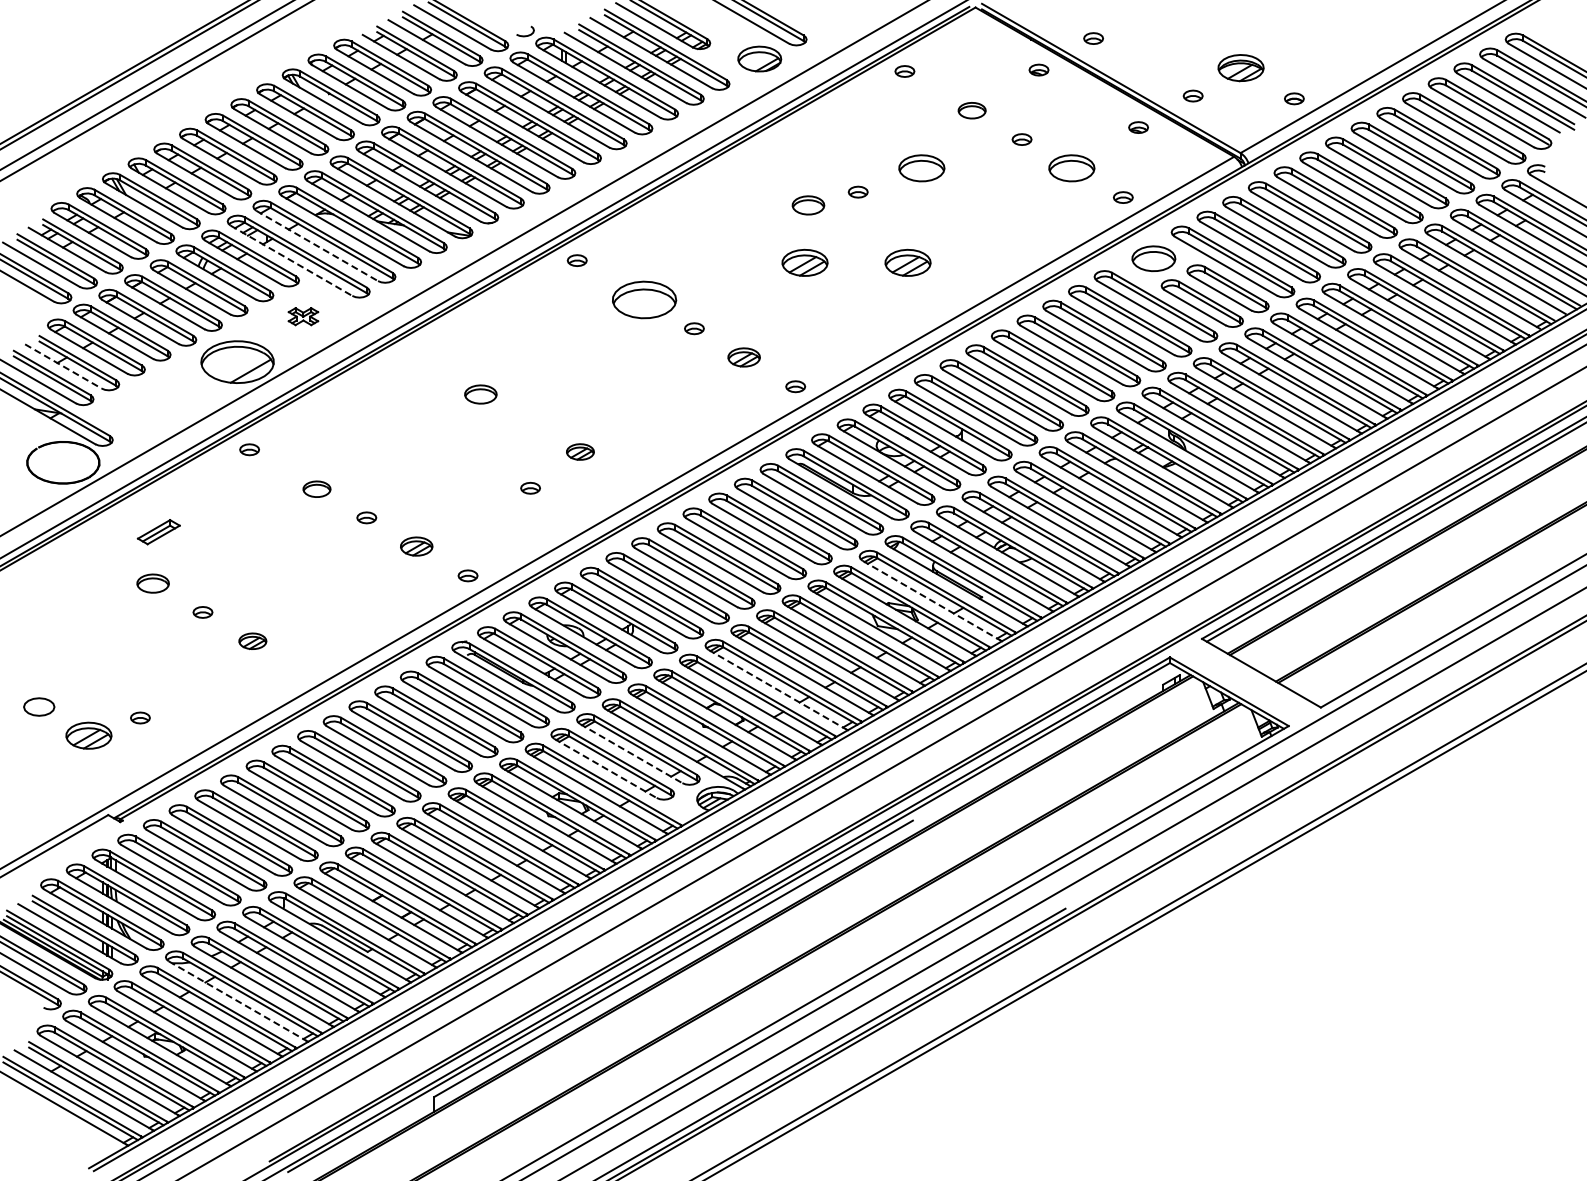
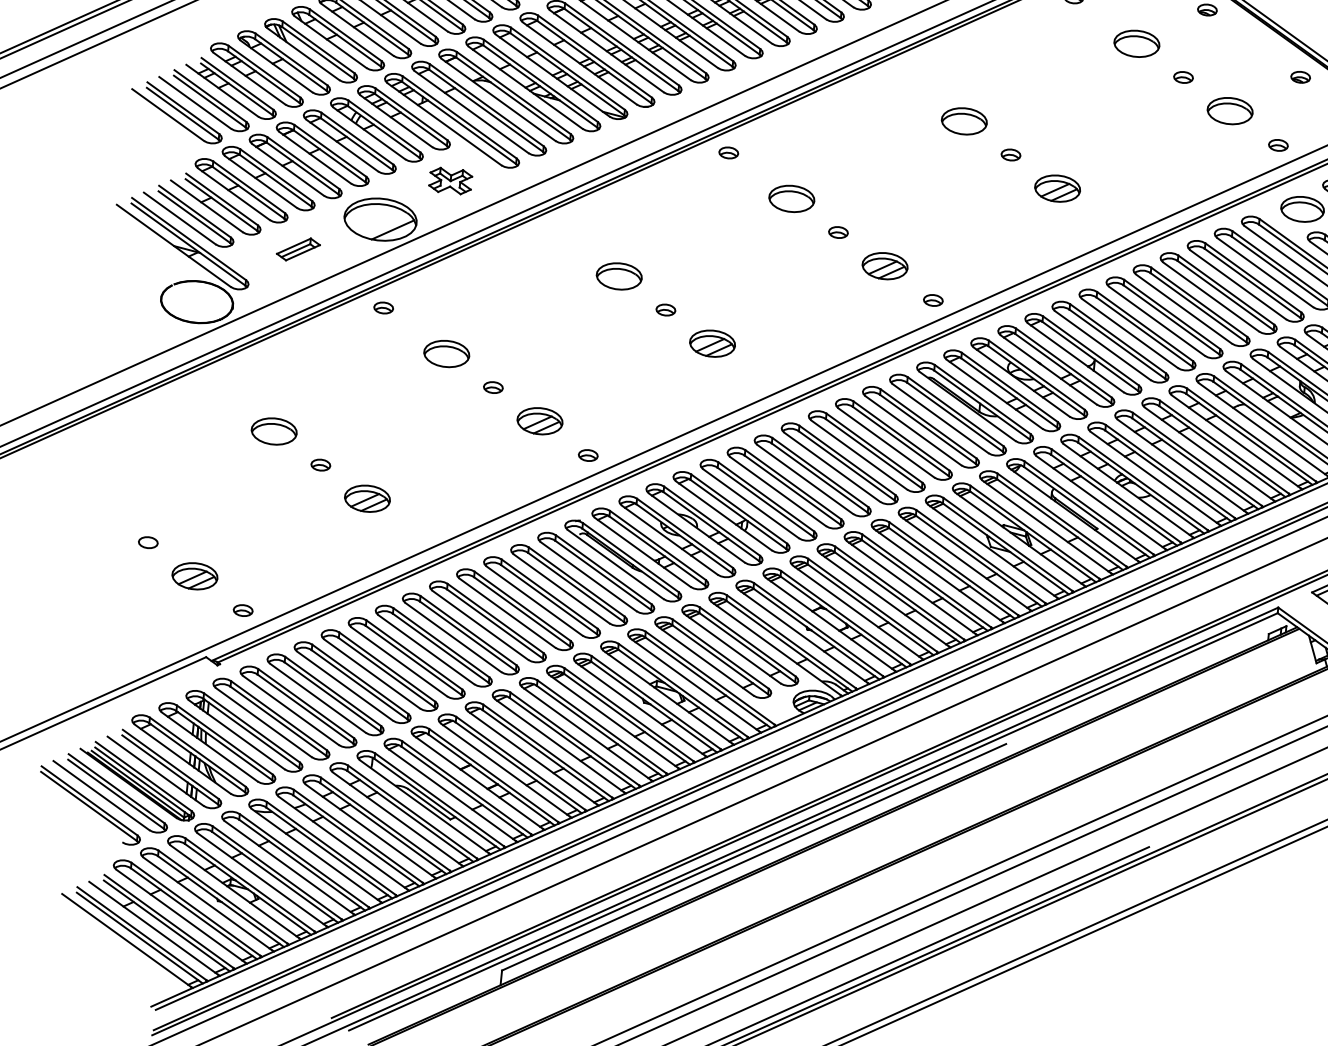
part: (971, 110) -> (1136, 43), size x1.67
part: (921, 168) -> (1080, 96), removed
part: (857, 191) -> (1010, 154), moved
part: (808, 205) -> (964, 121), size x1.43
line: (317, 246) -> (471, 112), dashed -> solid
line: (291, 261) -> (444, 124), dashed -> solid
part: (804, 262) -> (954, 177), removed
part: (644, 299) -> (791, 198), size x0.71
part: (303, 316) -> (450, 180), size x1.43
part: (743, 357) -> (884, 266), size x1.43
line: (63, 366) -> (206, 206), dashed -> solid
part: (480, 394) -> (618, 276), size x1.43
part: (580, 451) -> (712, 343), size x1.67
part: (530, 487) -> (665, 309), moved
part: (316, 489) -> (446, 354), size x1.67
part: (158, 532) -> (298, 249), moved
part: (416, 546) -> (539, 421), size x1.43
part: (152, 583) -> (273, 431), size x1.43
line: (931, 600) -> (1046, 526), dashed -> solid
part: (252, 641) -> (367, 499), size x1.67
line: (777, 689) -> (884, 599), dashed -> solid
part: (38, 706) -> (147, 542), size x0.62
part: (140, 717) -> (243, 610), moved
line: (631, 753) -> (732, 648), dashed -> solid
line: (605, 768) -> (705, 661), dashed -> solid
line: (237, 1001) -> (315, 855), dashed -> solid

